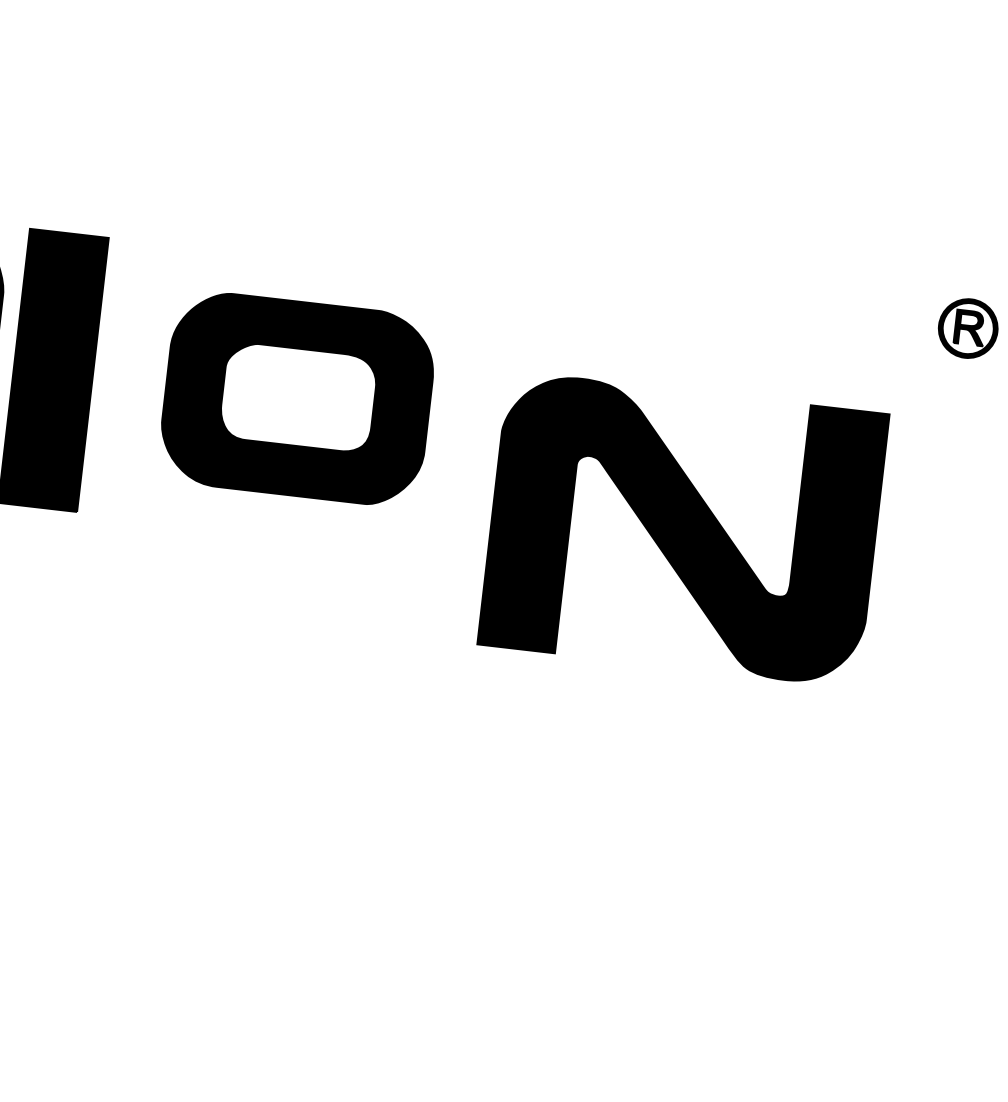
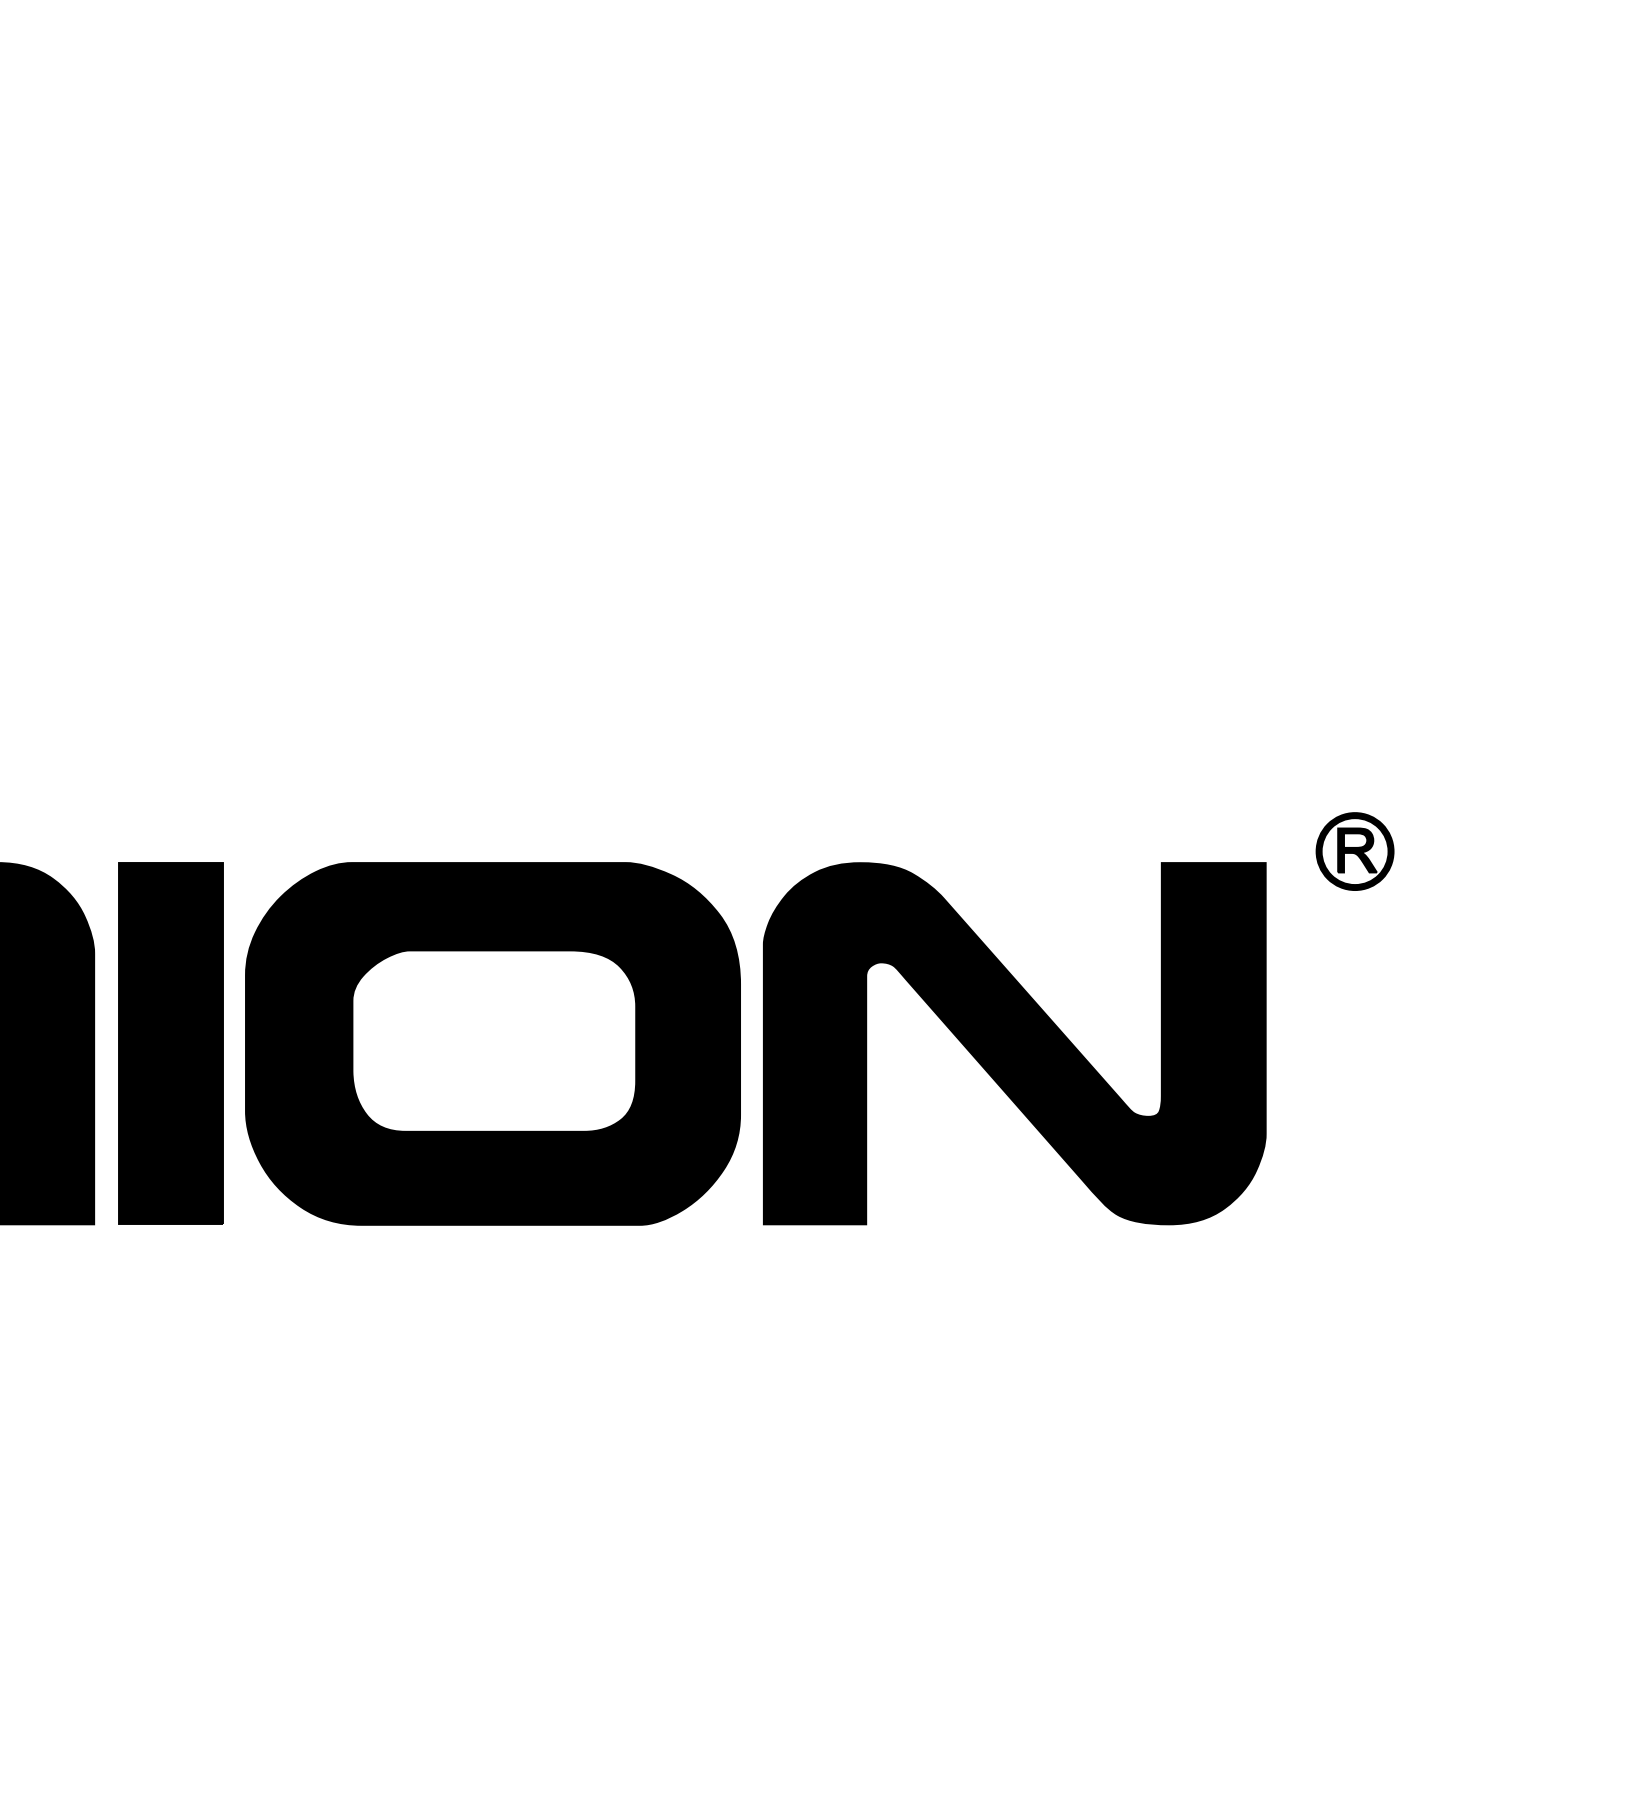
part: (297, 398) -> (492, 1043), size x1.43
part: (683, 529) -> (1014, 1043), moved

